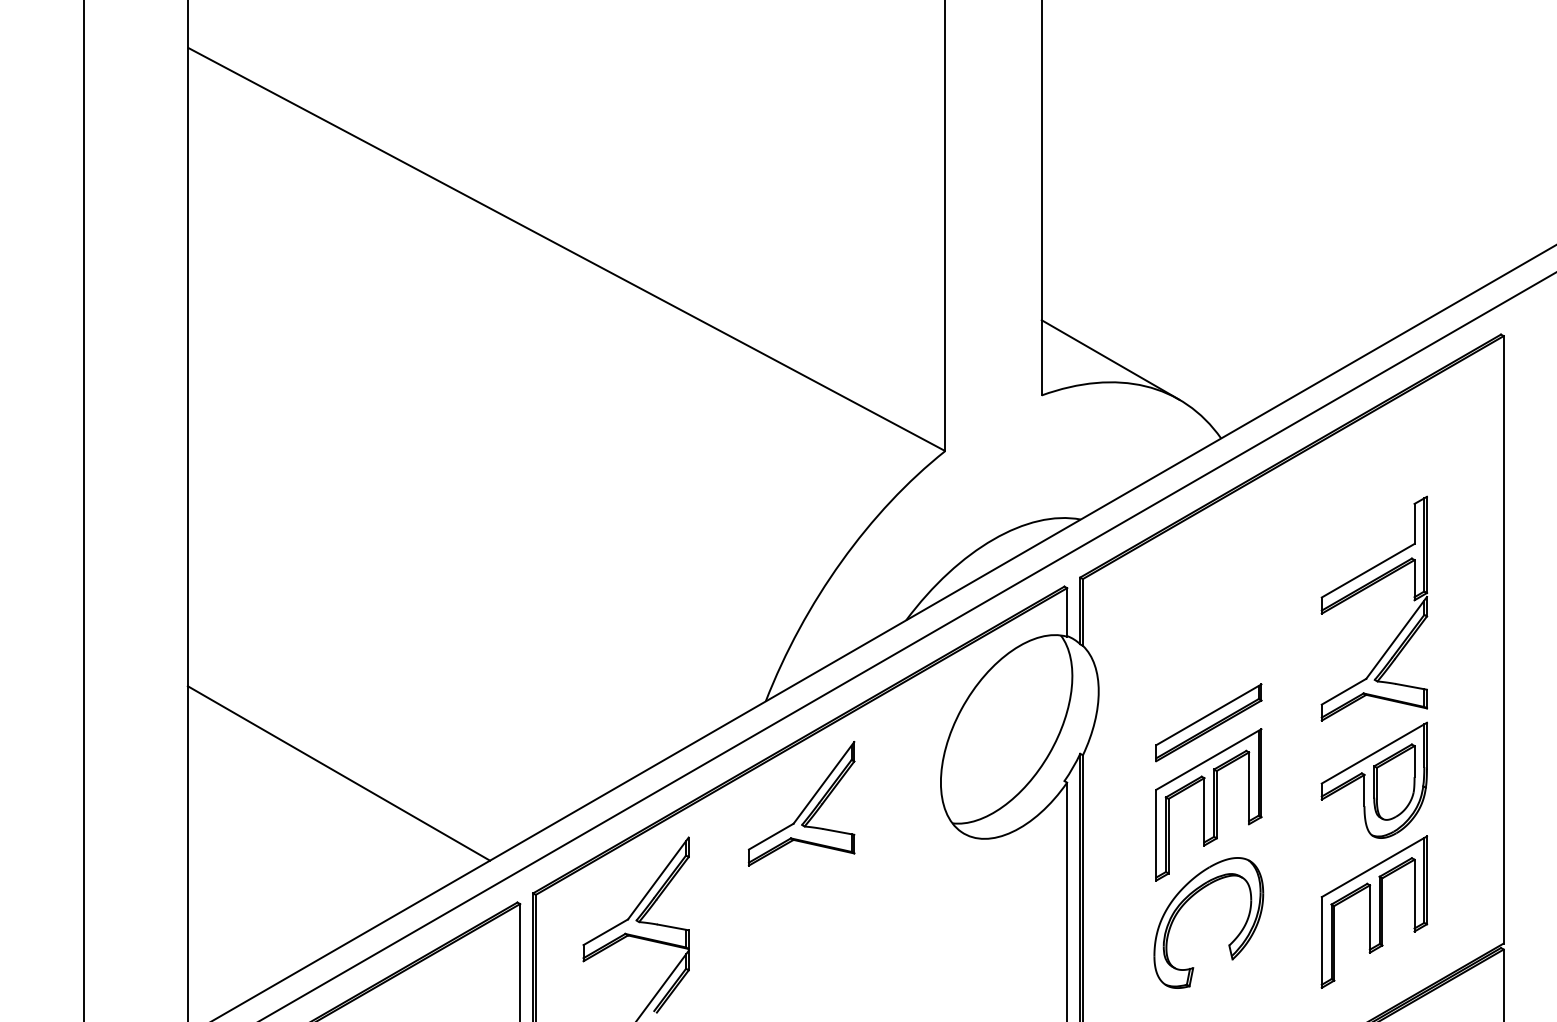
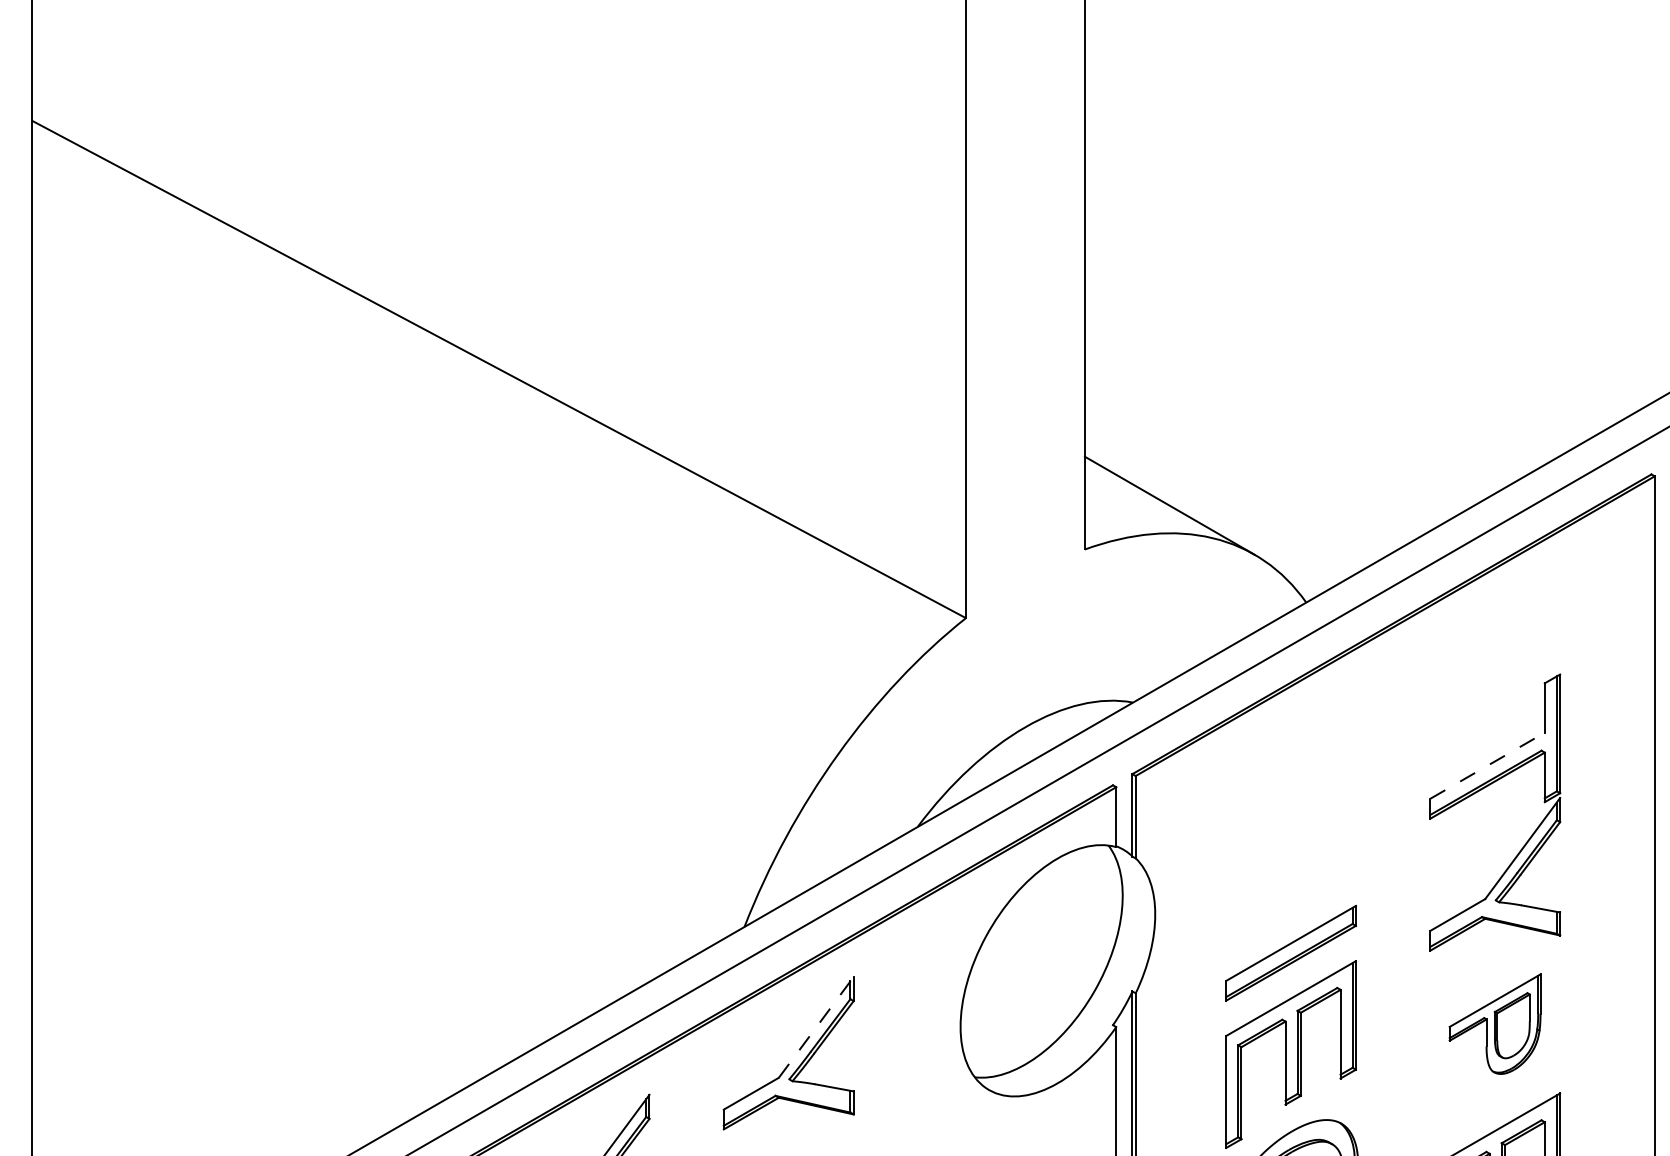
line: (1368, 570) -> (1487, 765), solid -> dashed
line: (338, 773) -> (217, 1015), removed
part: (1373, 779) -> (1494, 1023), size x0.7
line: (823, 782) -> (815, 1026), solid -> dashed

